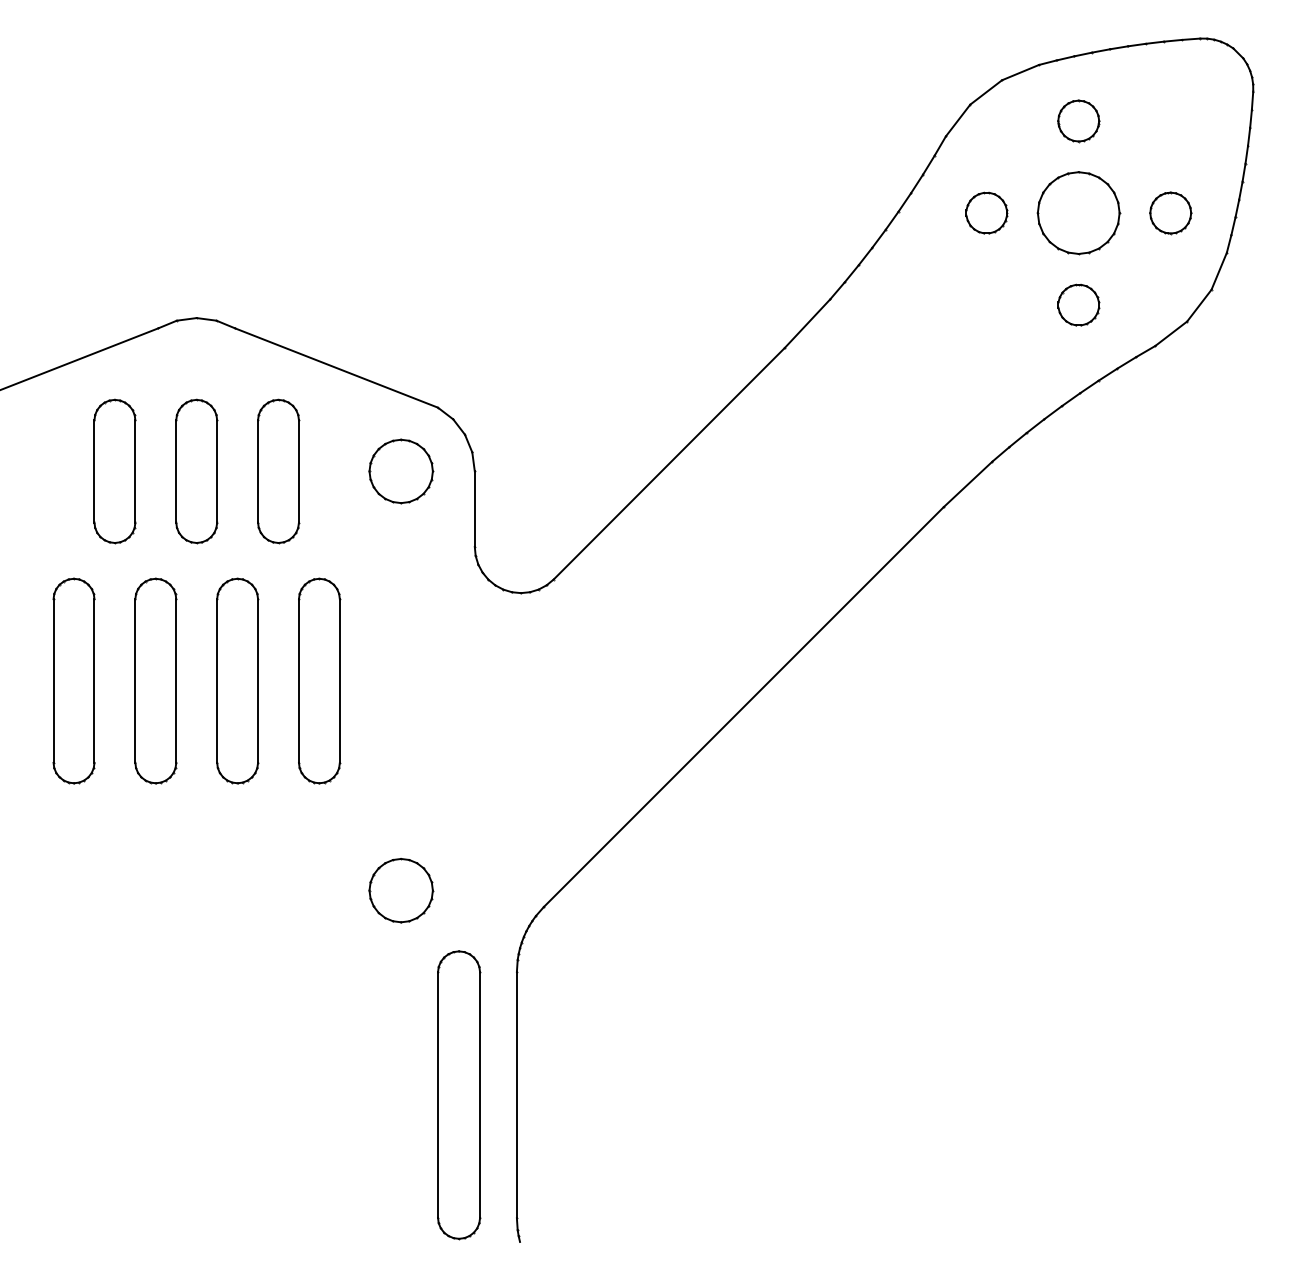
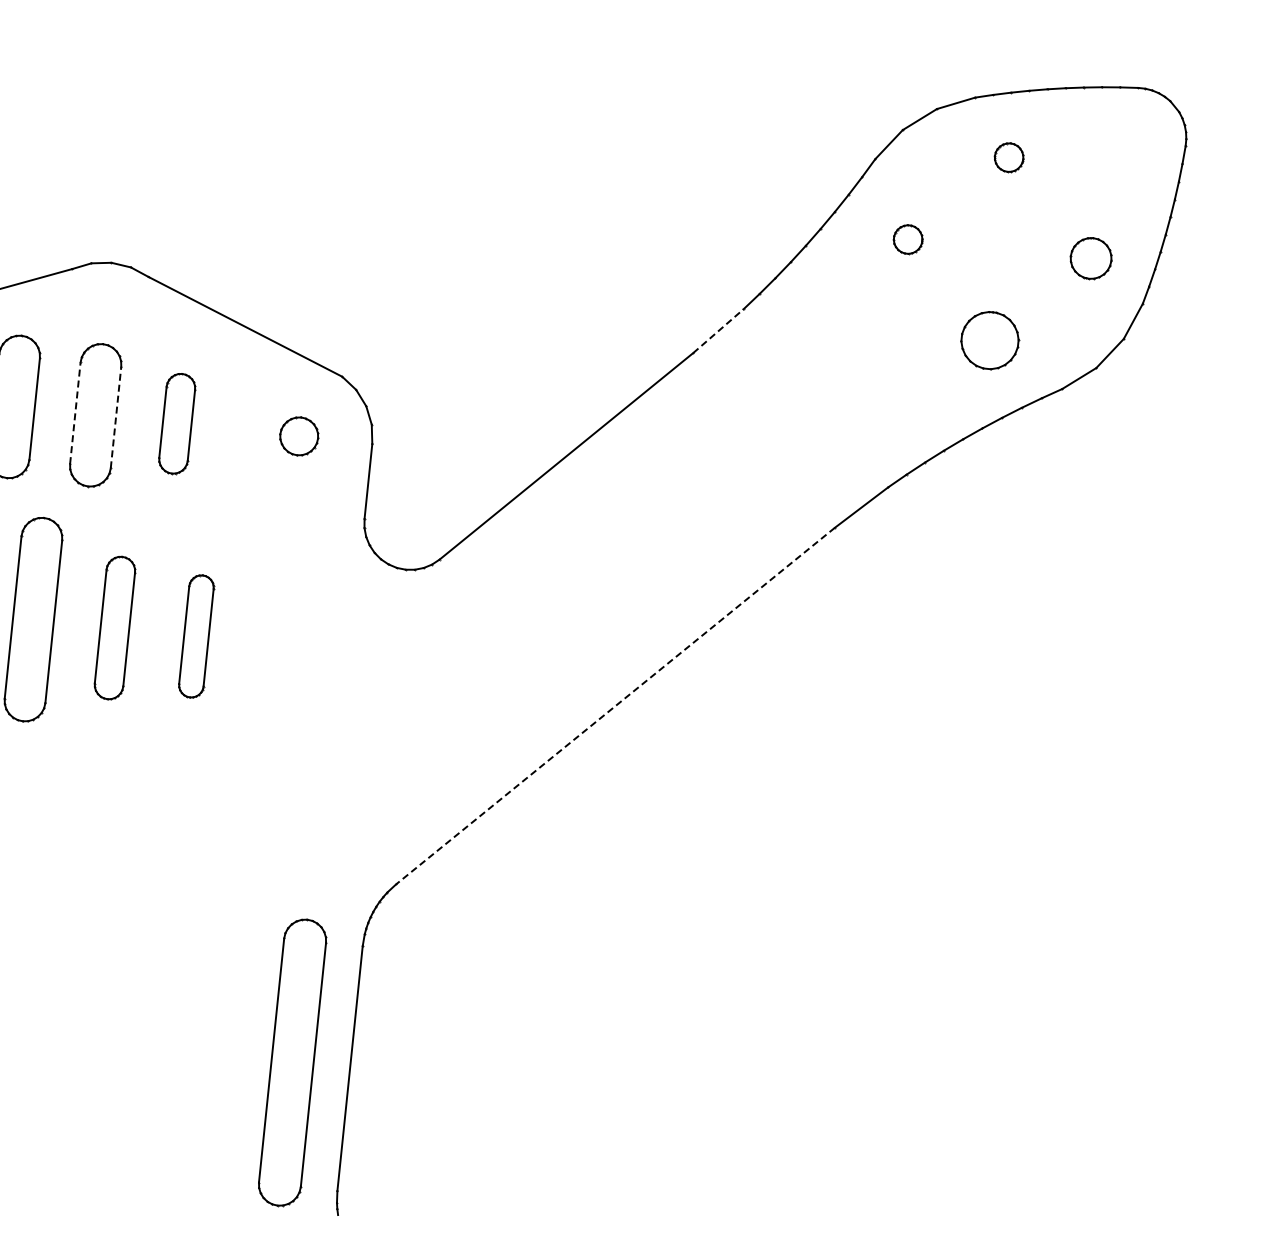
part: (1078, 121) -> (1008, 157), size x0.7
part: (986, 212) -> (907, 238), size x0.7
part: (1078, 213) -> (999, 249), removed
part: (1078, 304) -> (989, 339), size x1.4
line: (807, 323) -> (718, 330), solid -> dashed
line: (176, 470) -> (75, 412), solid -> dashed
line: (217, 470) -> (116, 416), solid -> dashed
part: (278, 471) -> (177, 423), size x0.7
part: (401, 471) -> (299, 436), size x0.6
part: (237, 680) -> (114, 627), size x0.7
part: (319, 680) -> (196, 635), size x0.6
line: (743, 707) -> (615, 706), solid -> dashed
part: (401, 890) -> (256, 853), removed

